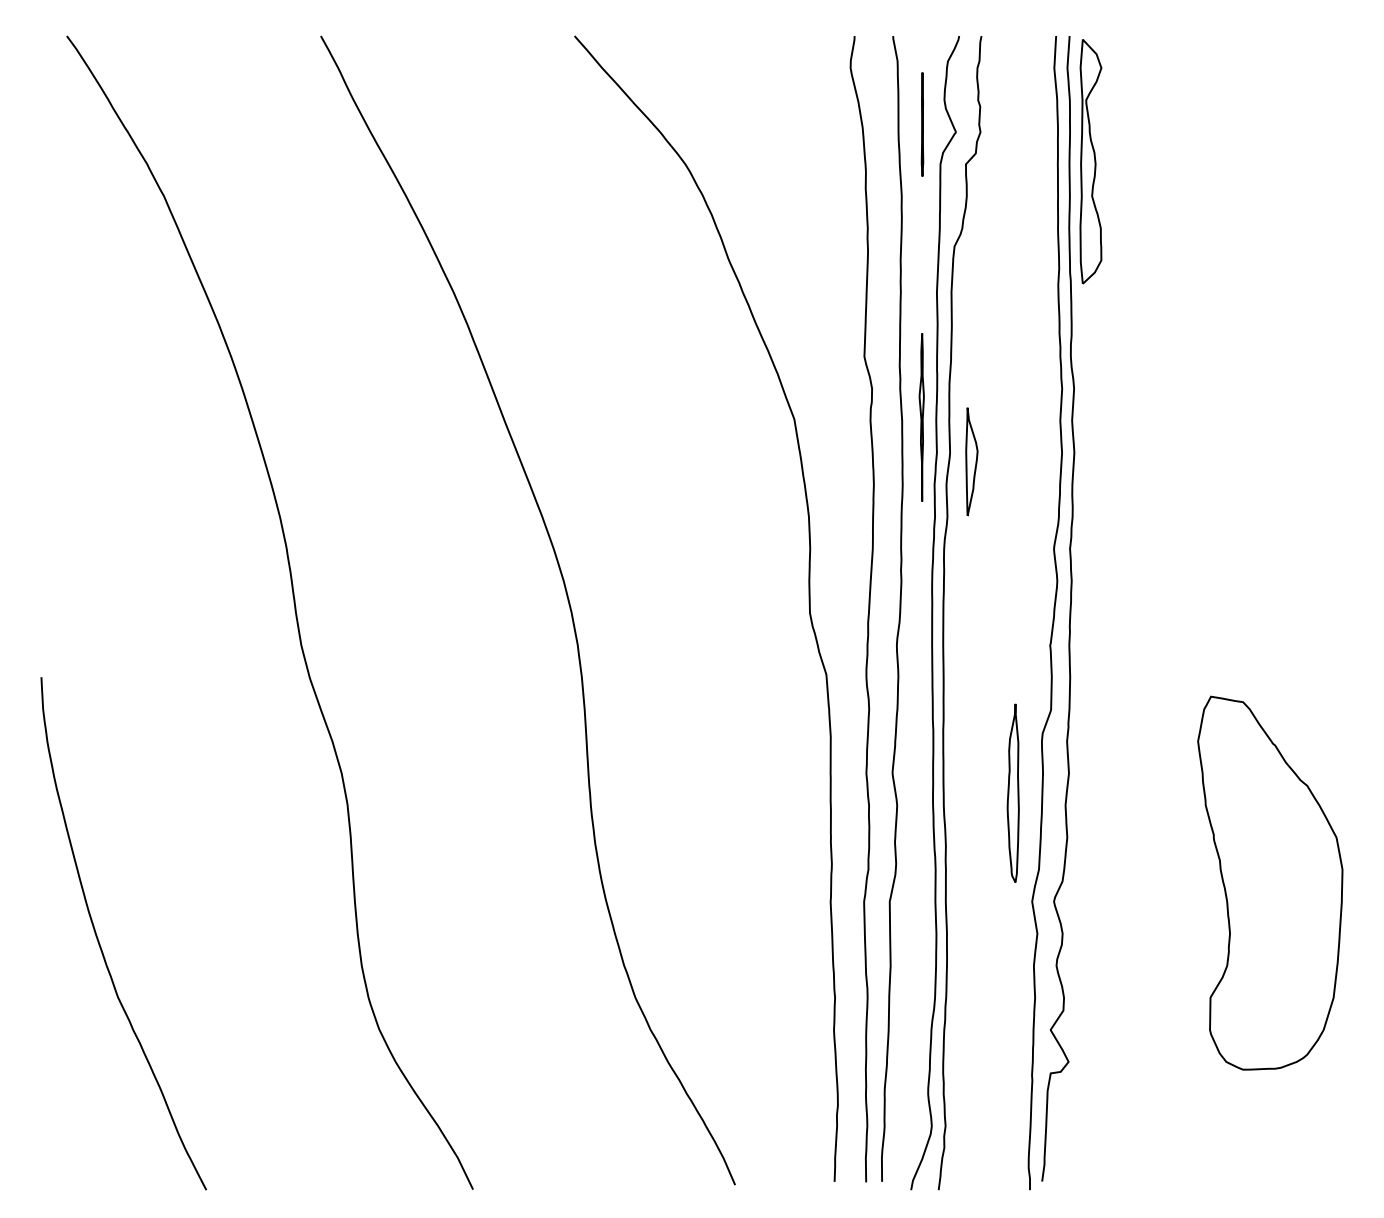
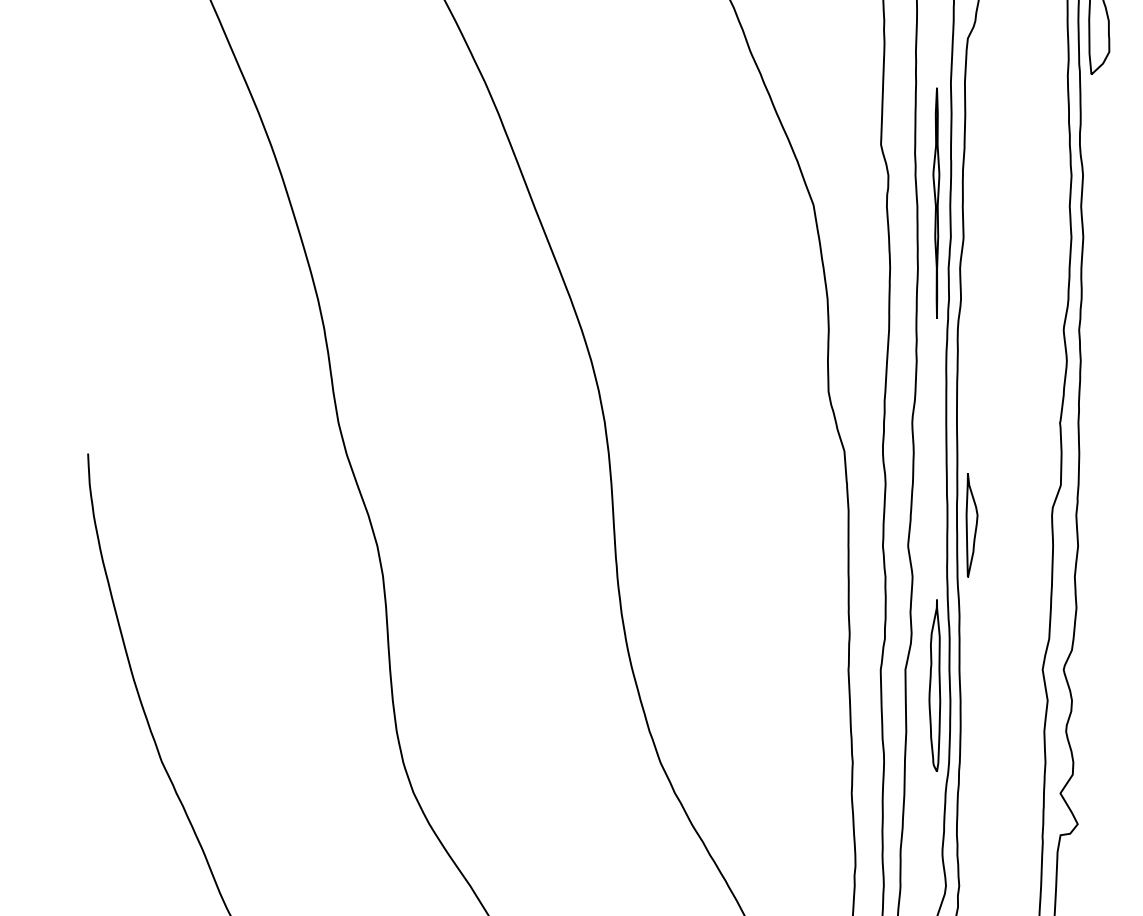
part: (921, 417) -> (936, 203), size x1.43
part: (971, 461) -> (971, 525), moved
part: (1012, 792) -> (934, 685), moved

